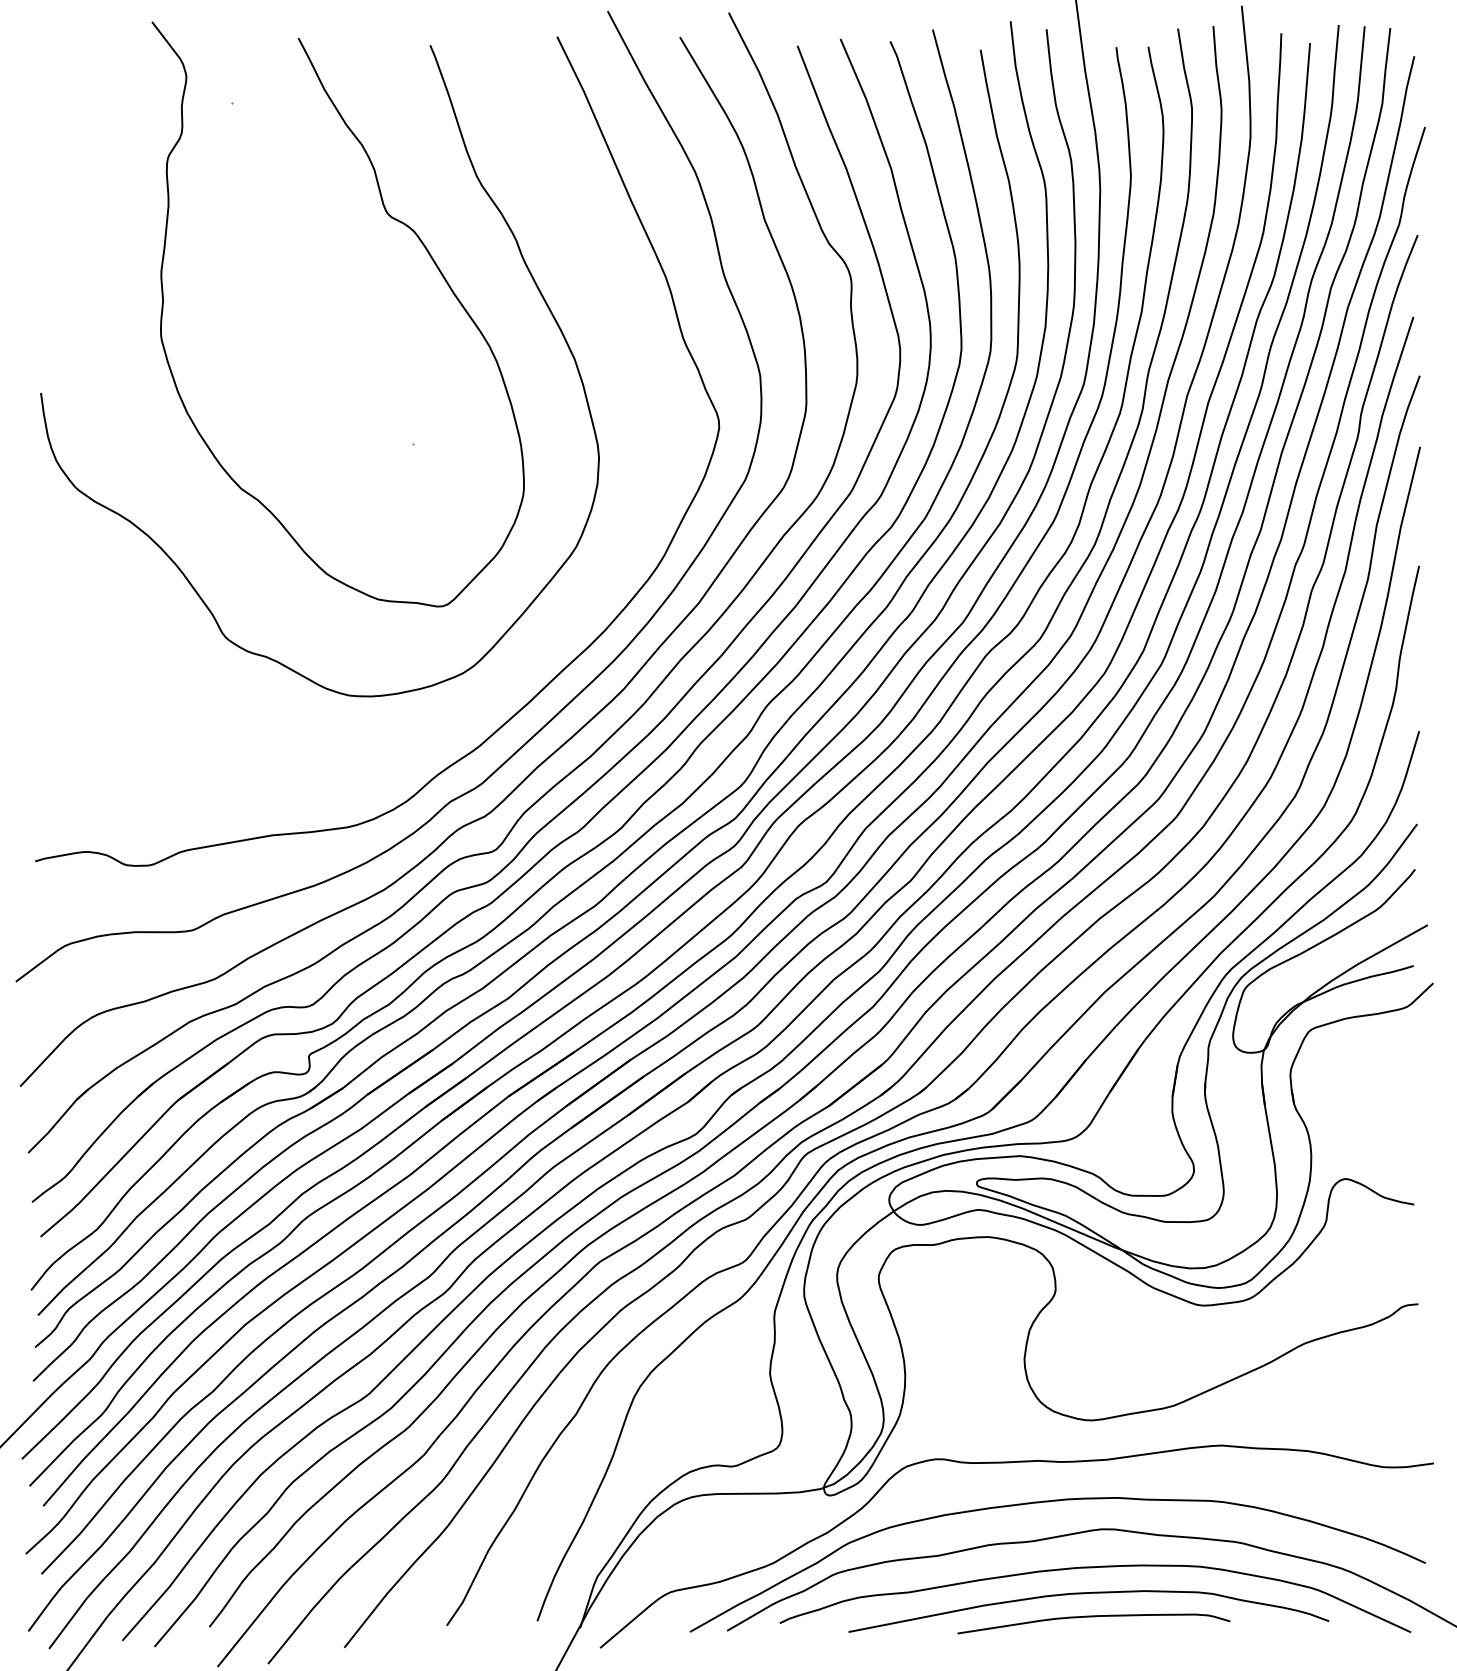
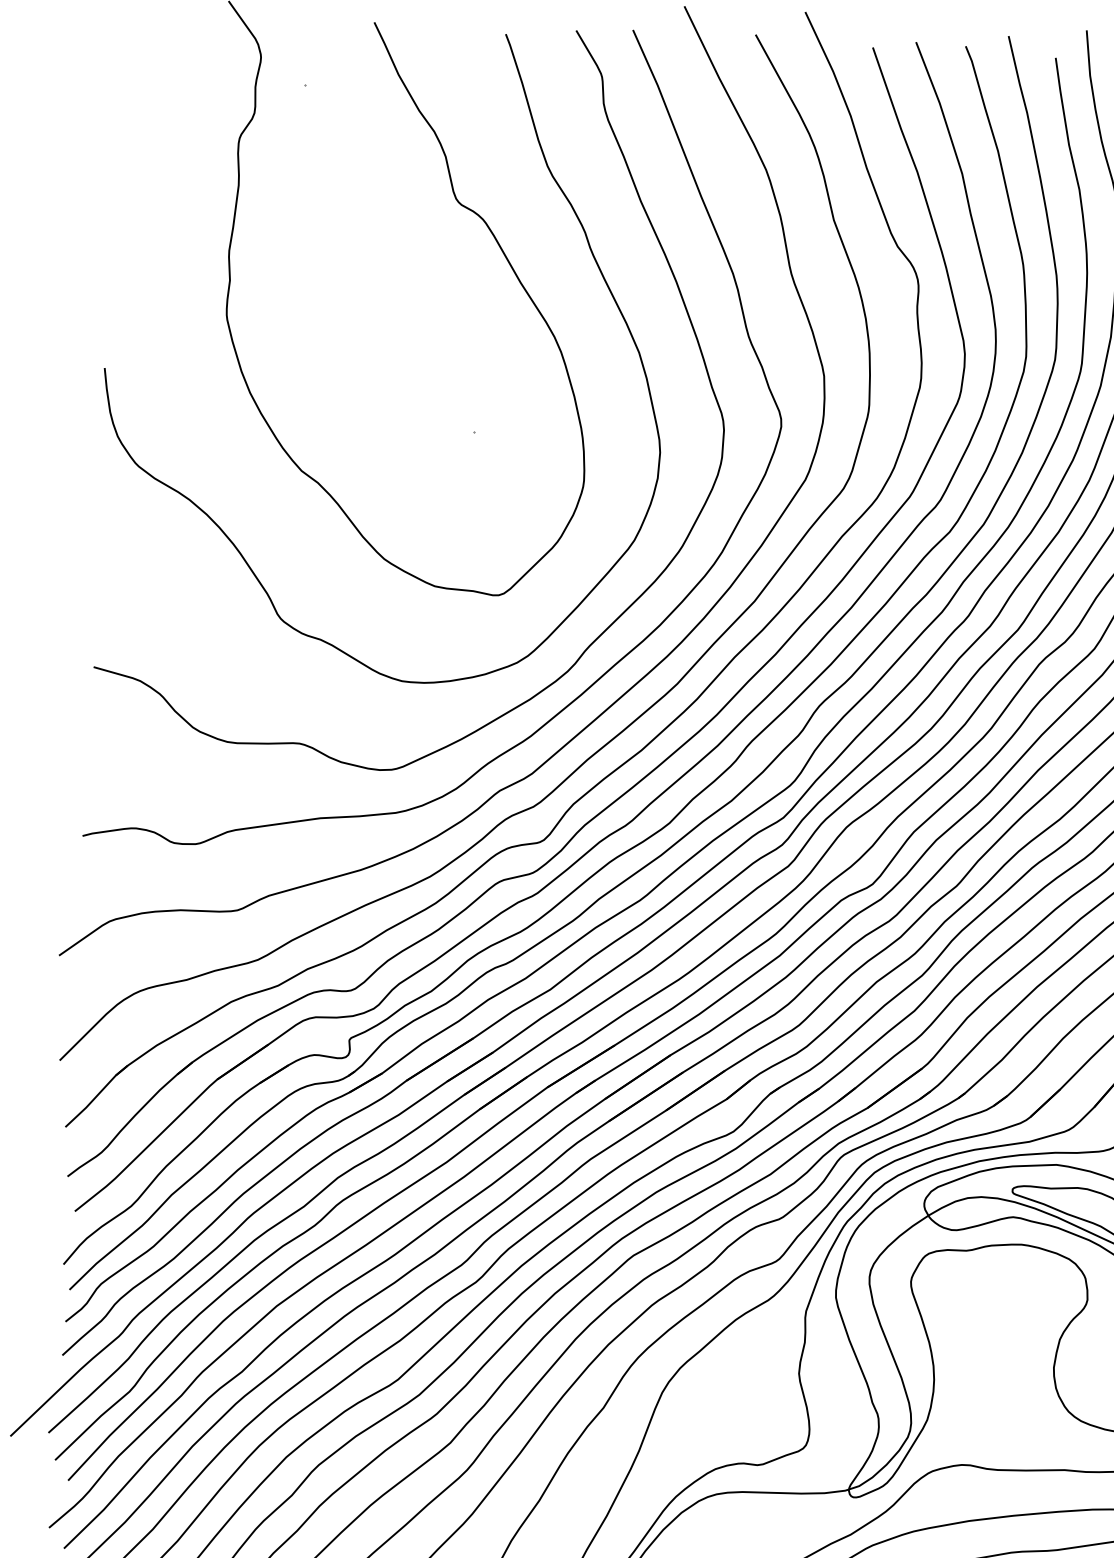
curve: (615, 305) -> (681, 300), added

